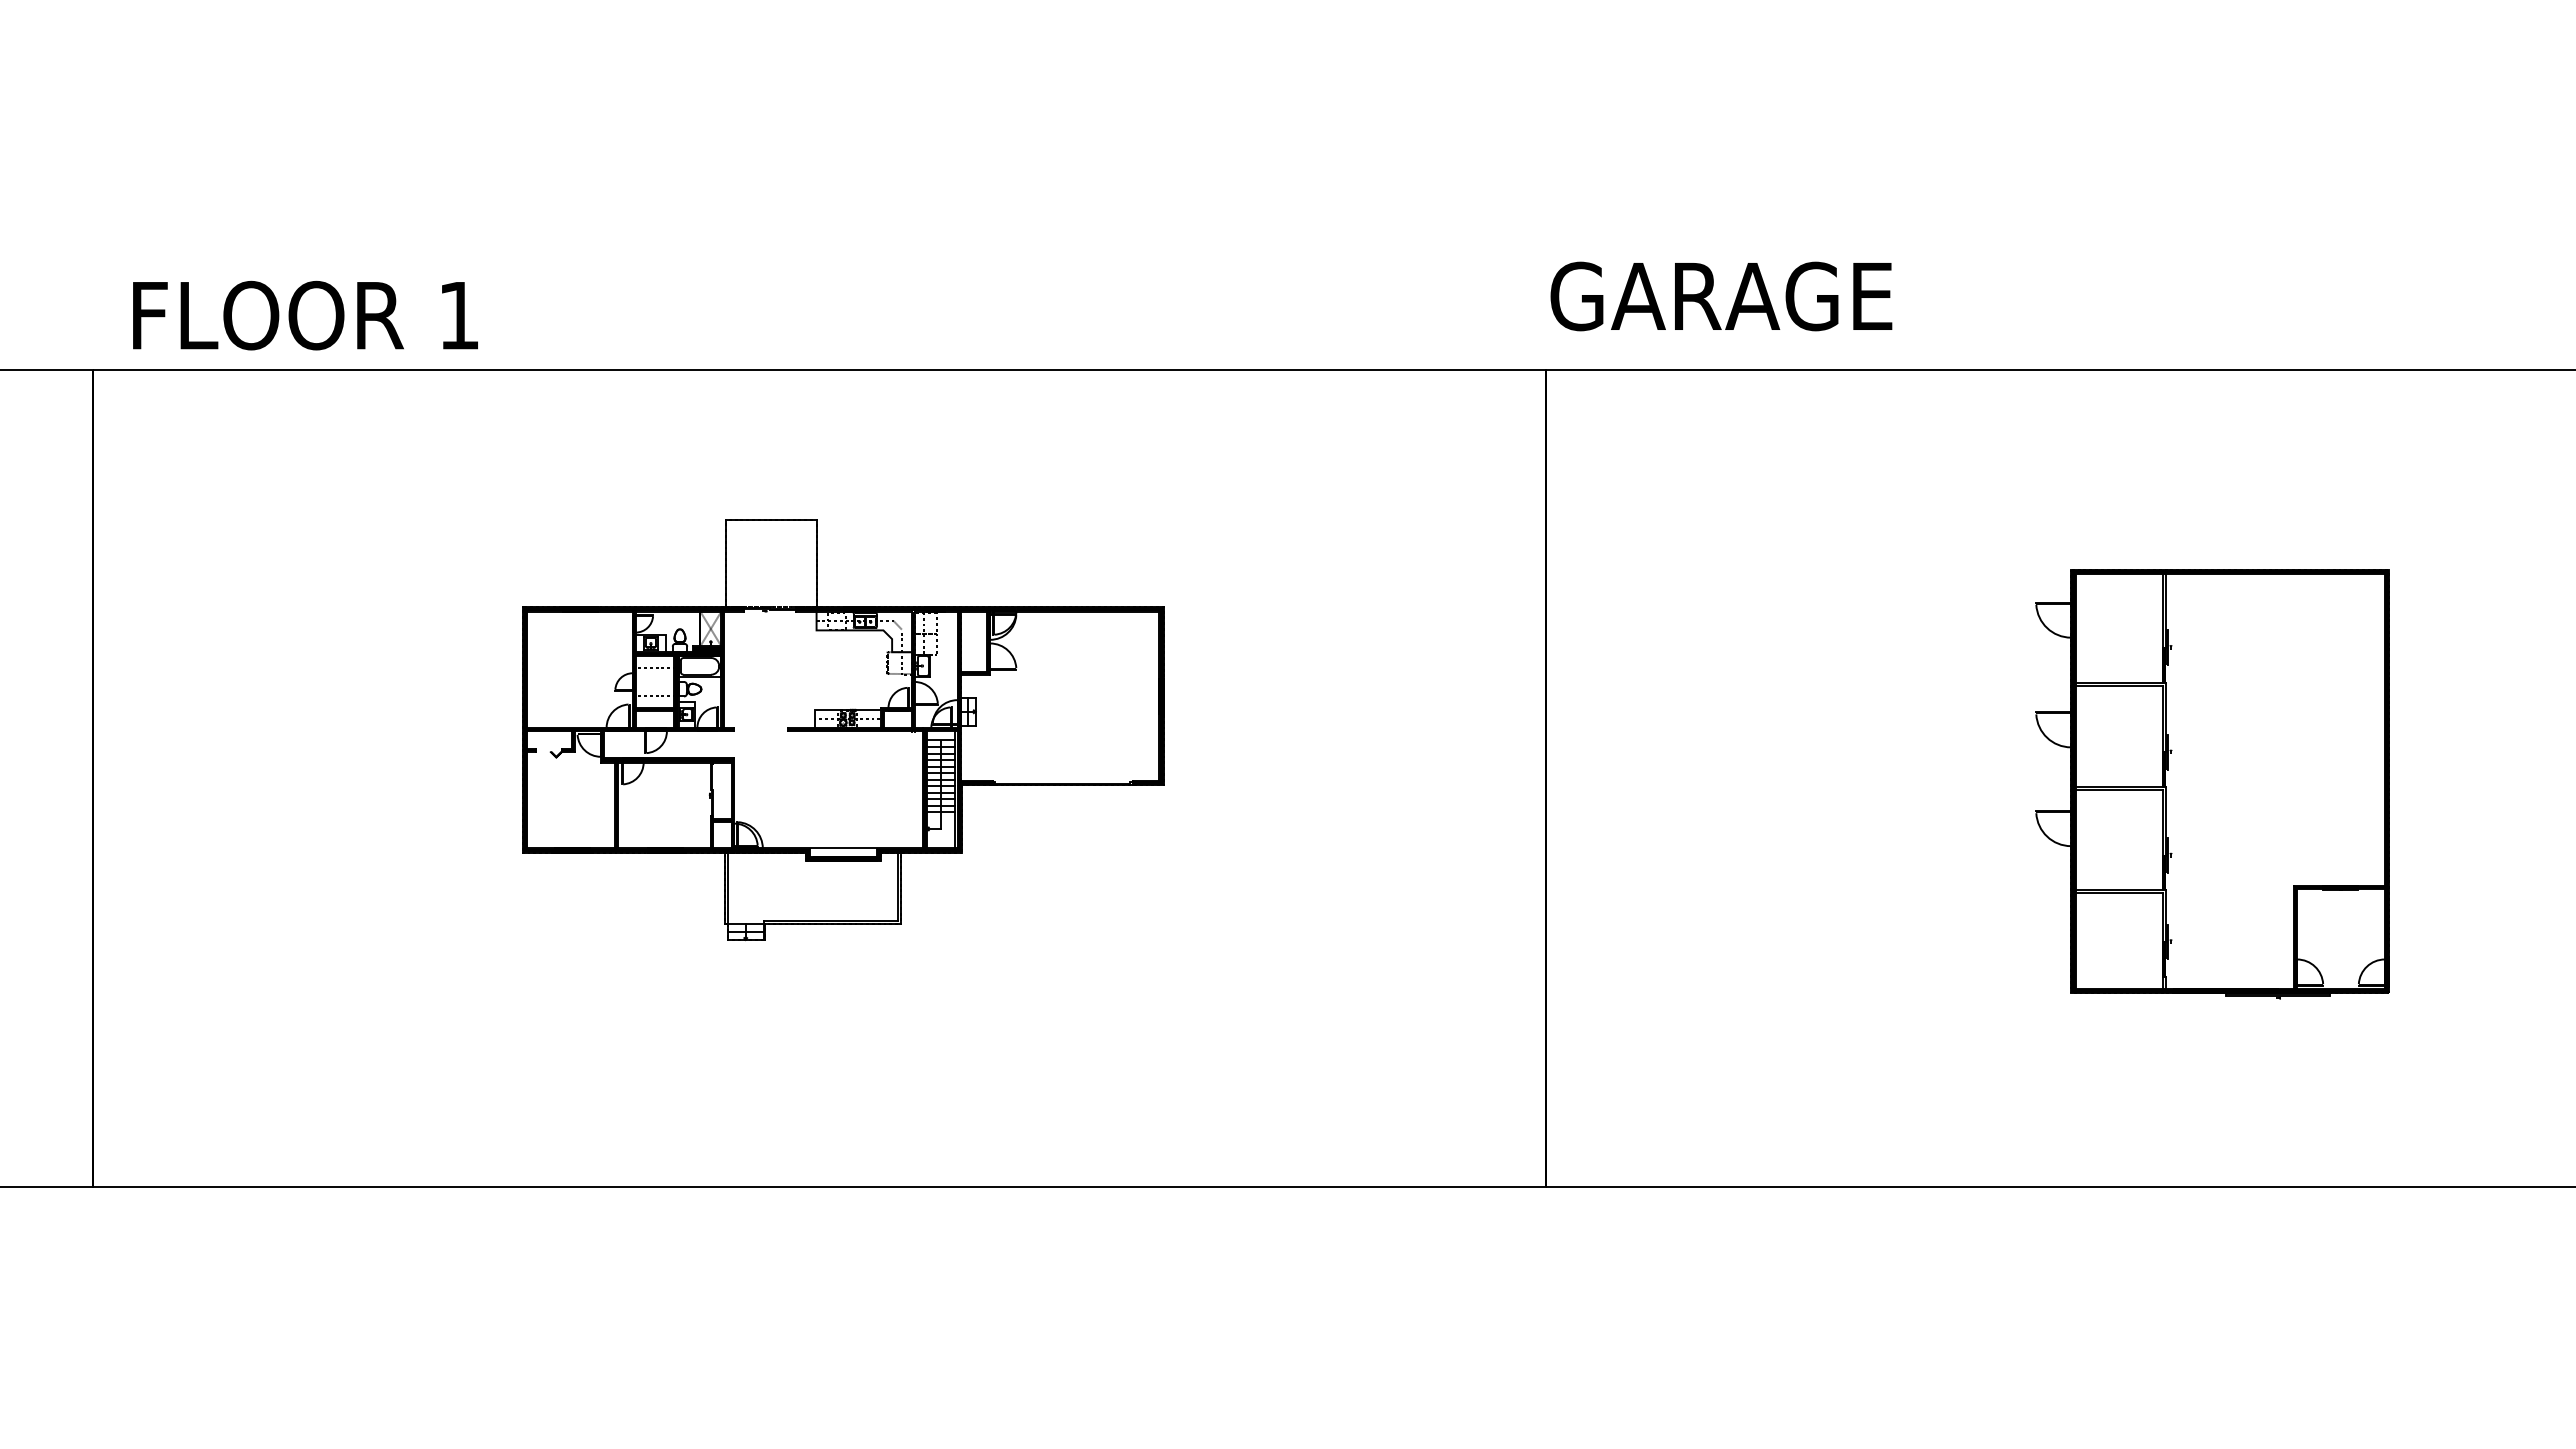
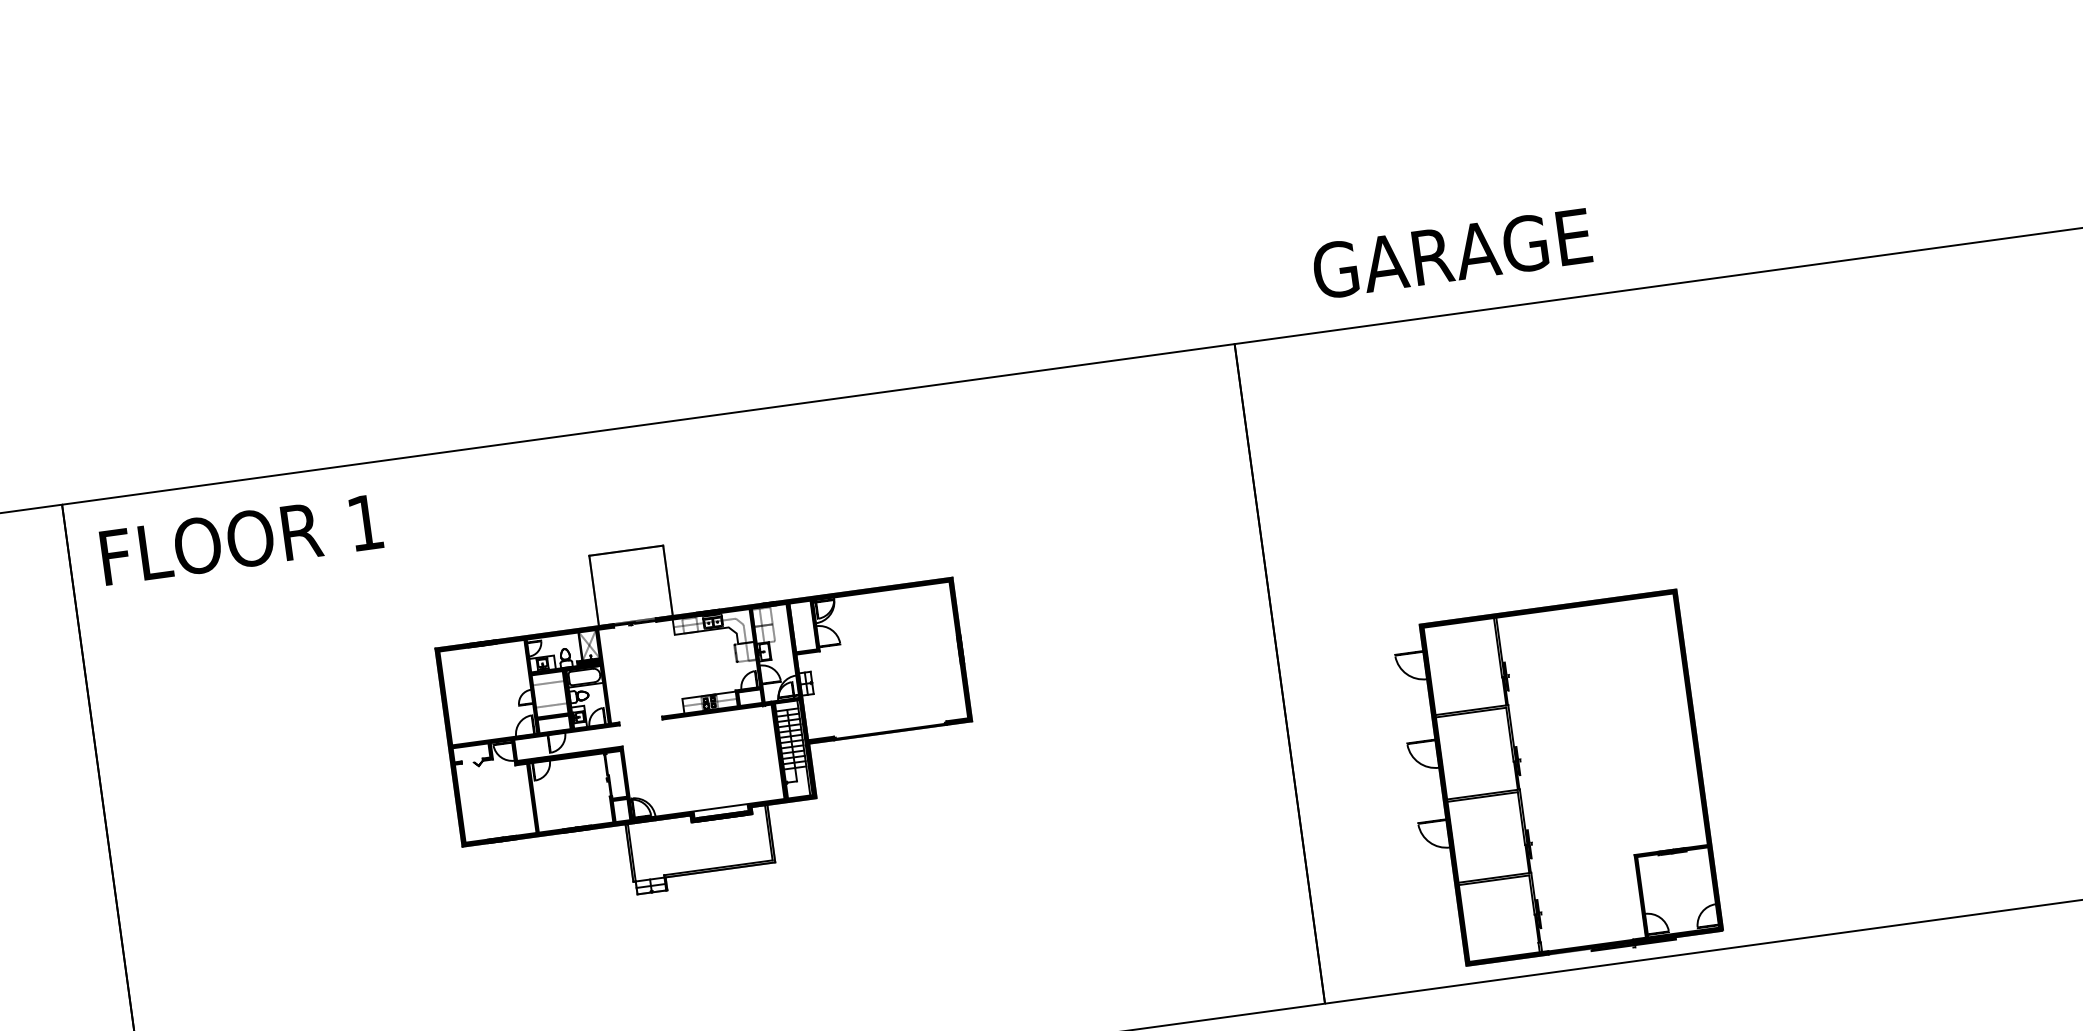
text: (1721, 296) -> (1452, 253), moved
text: (305, 315) -> (241, 539), moved
part: (2212, 784) -> (1557, 782), moved

